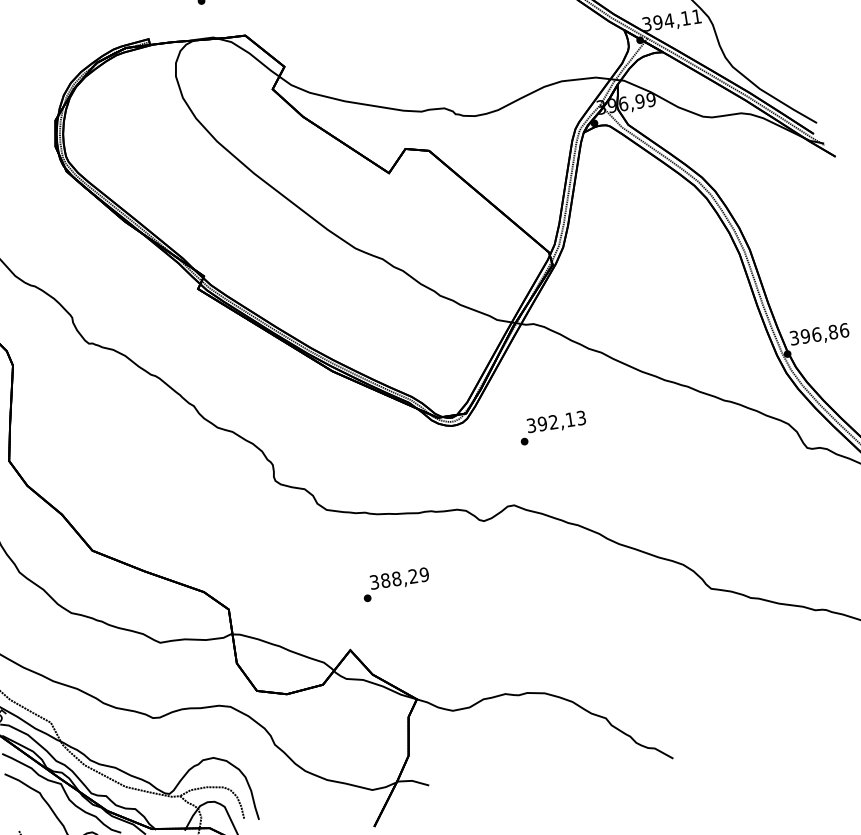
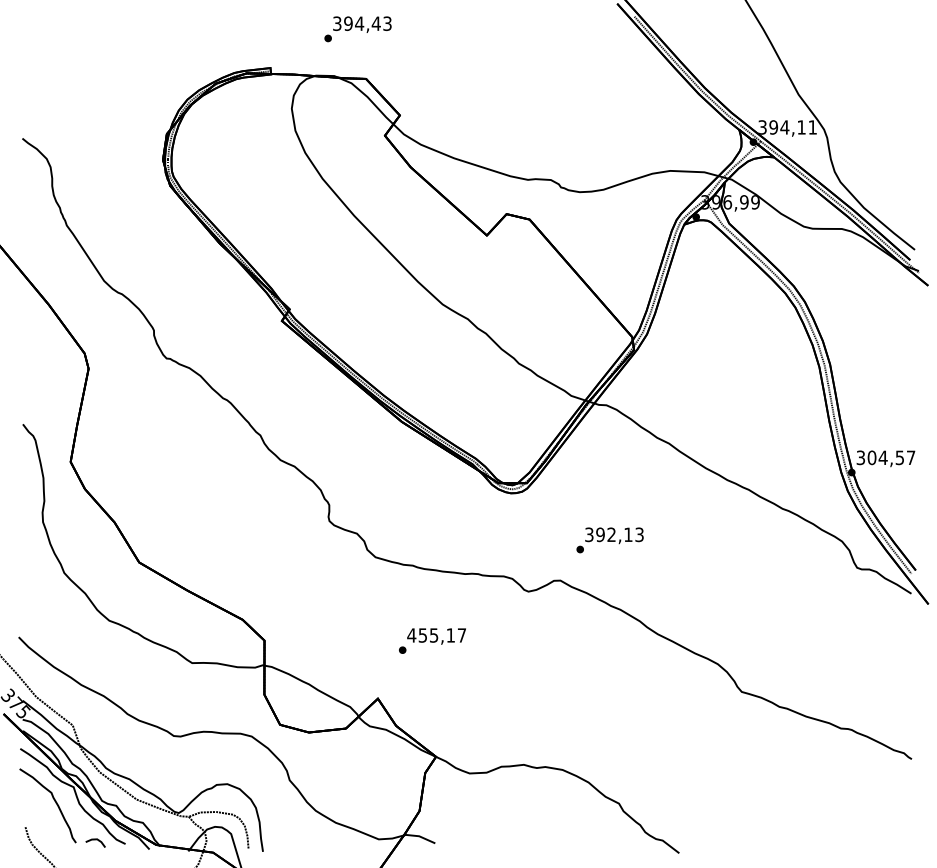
text: (824, 333) -> (891, 457), 396,86 -> 304,57
text: (552, 428) -> (609, 540), moved
text: (399, 578) -> (436, 635), 388,29 -> 455,17

